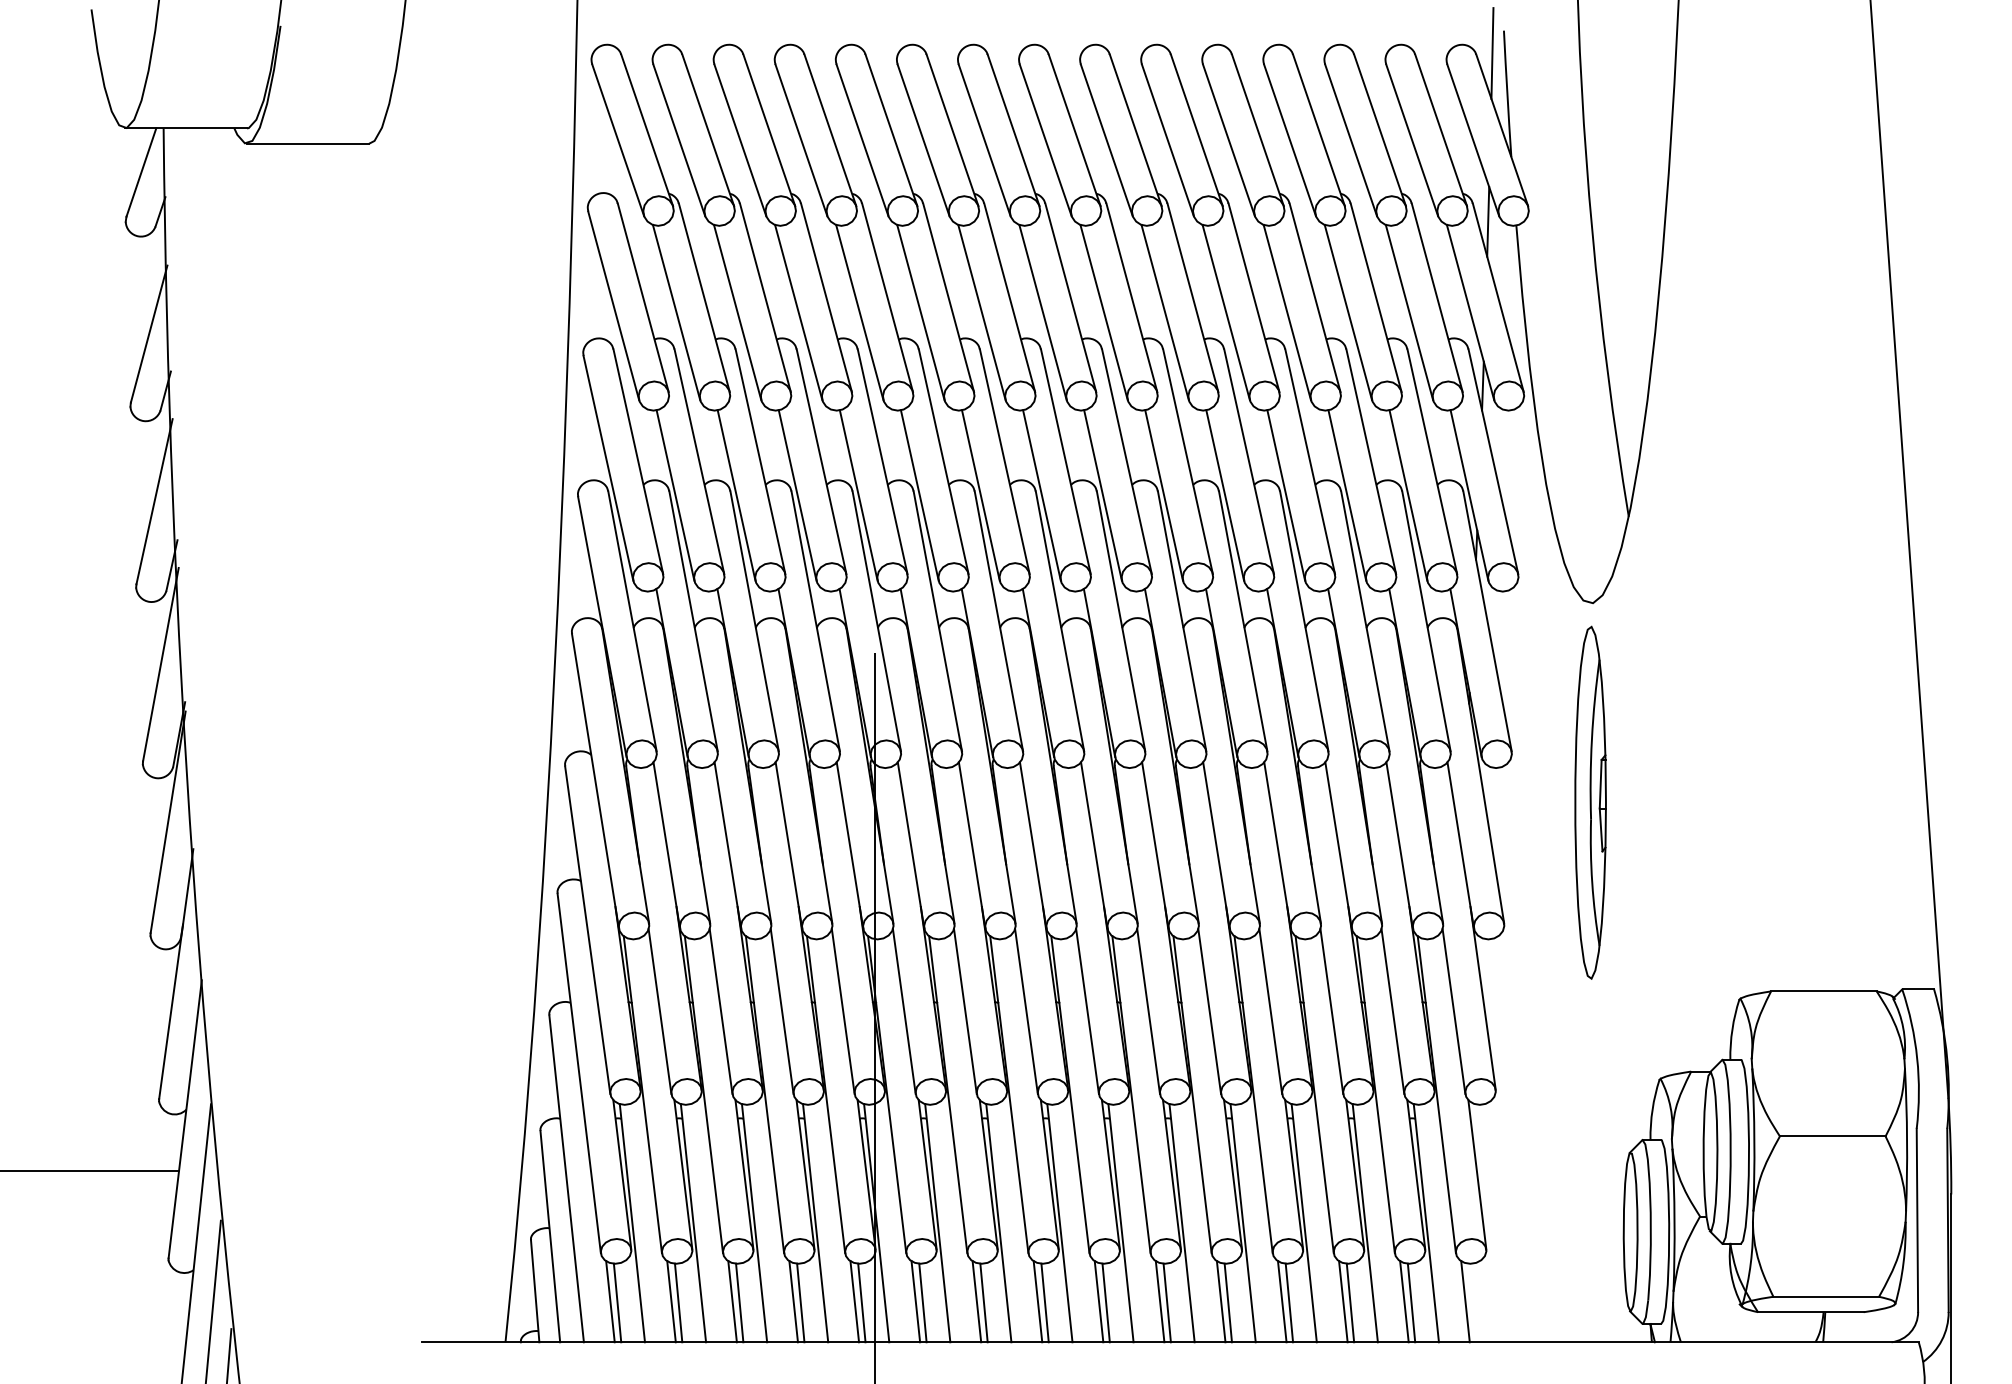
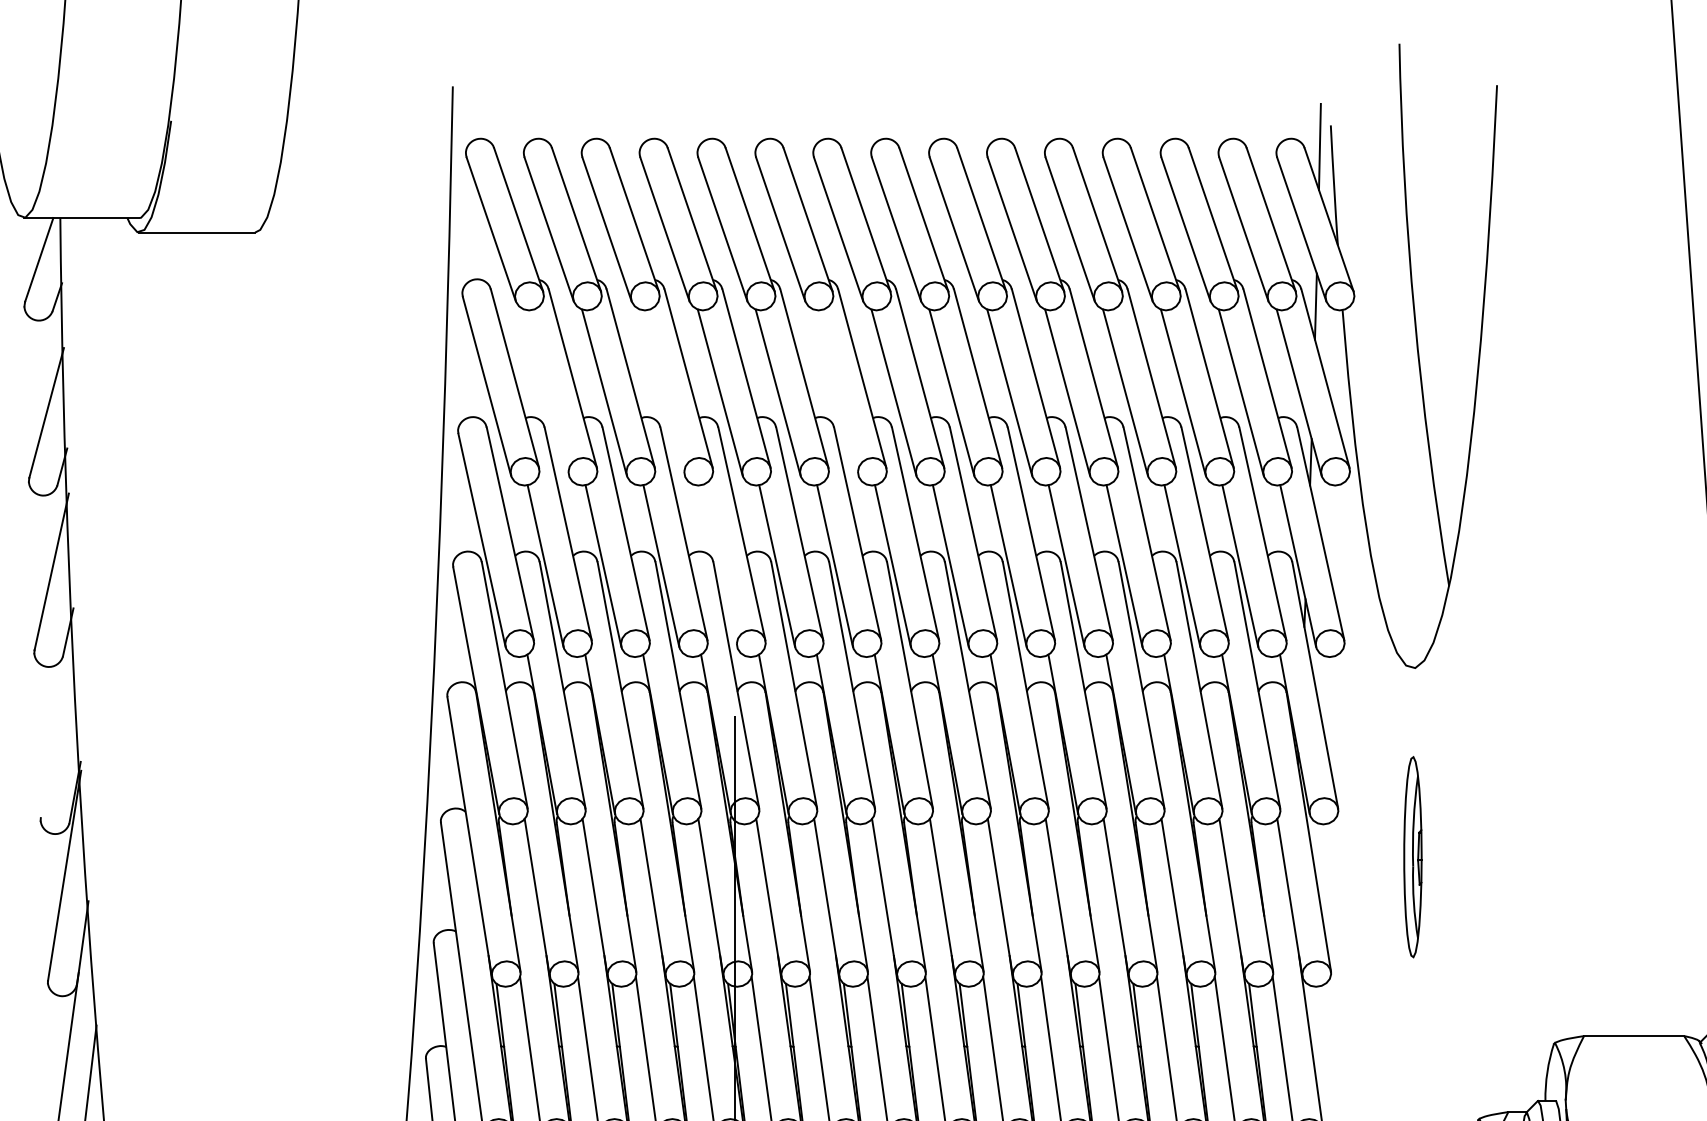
line: (676, 312) -> (546, 392), removed
line: (798, 312) -> (662, 392), removed
line: (981, 312) -> (835, 392), removed
line: (858, 495) -> (719, 566), removed
line: (160, 664) -> (57, 726), removed
part: (1590, 802) -> (1412, 857), size x0.6

